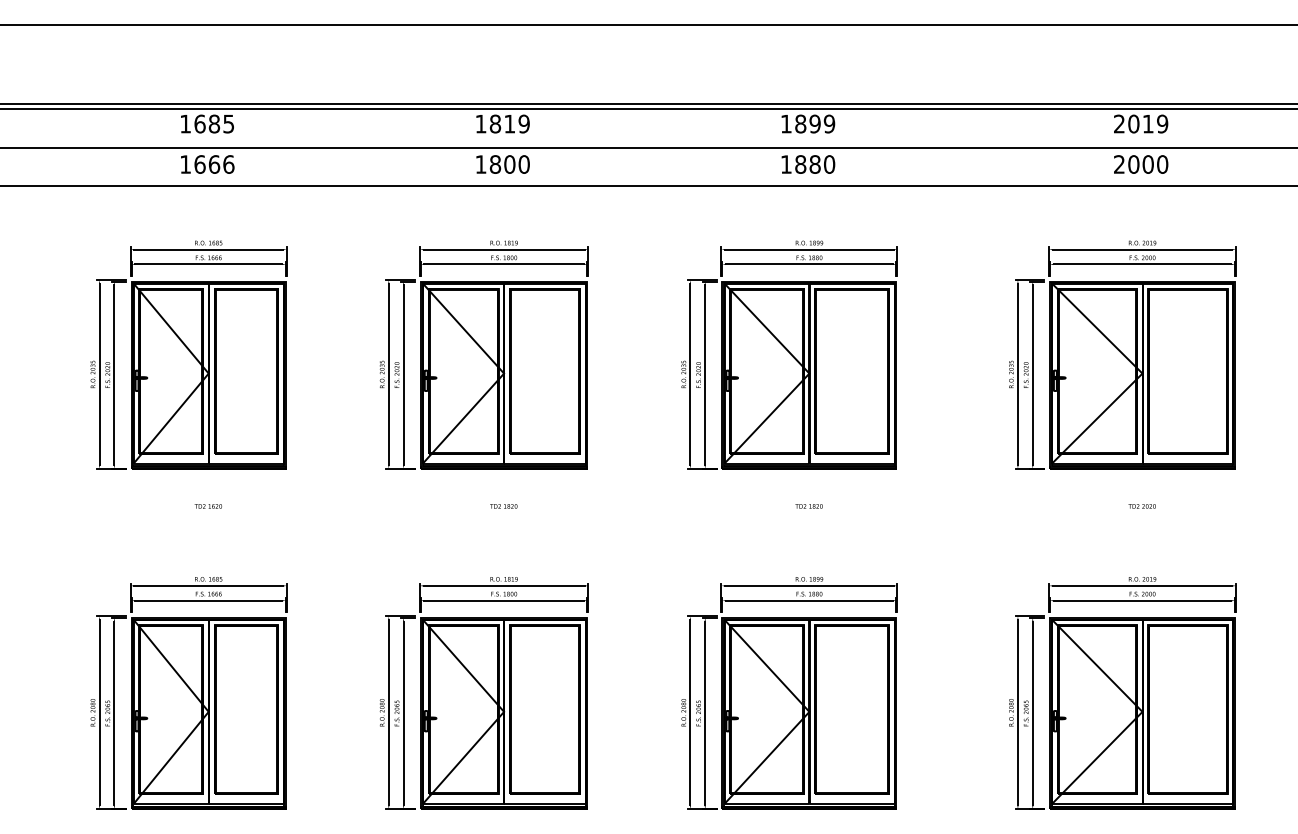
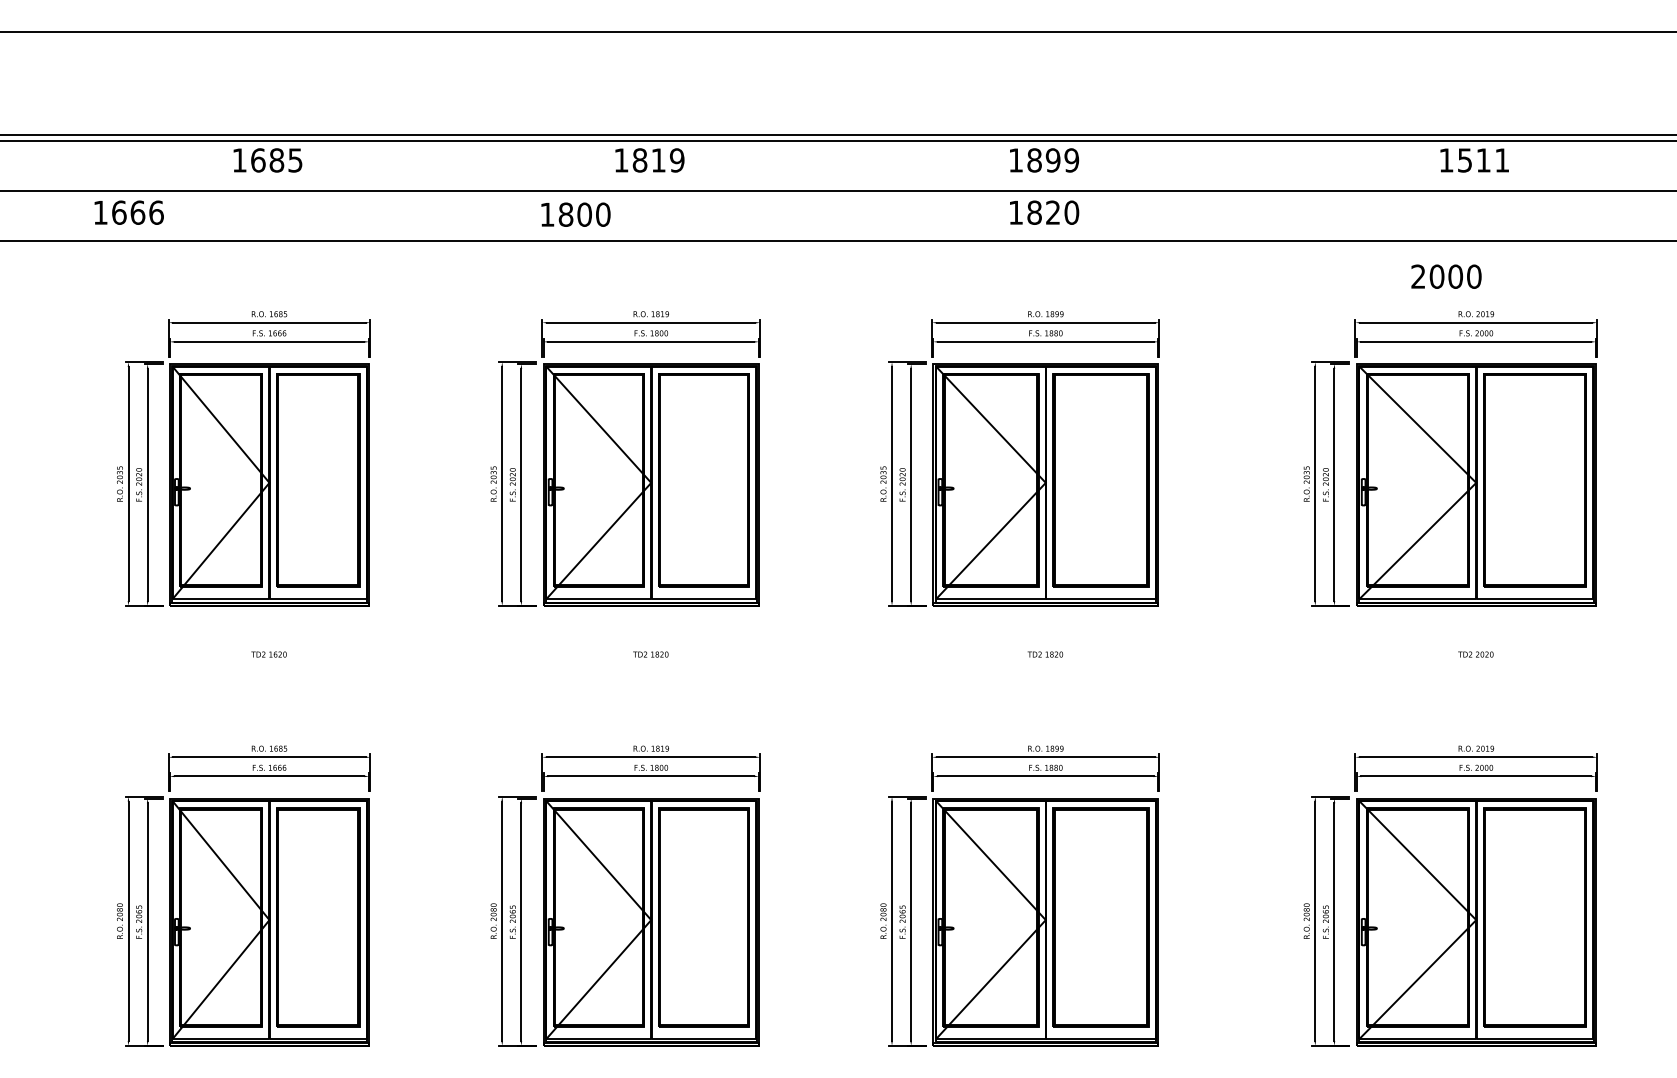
text: (1141, 124) -> (1474, 160), 2019 -> 1511
text: (207, 164) -> (128, 212), moved
text: (502, 164) -> (575, 214), moved
text: (815, 164) -> (1053, 212), 1880 -> 1820
text: (1141, 164) -> (1446, 276), moved

